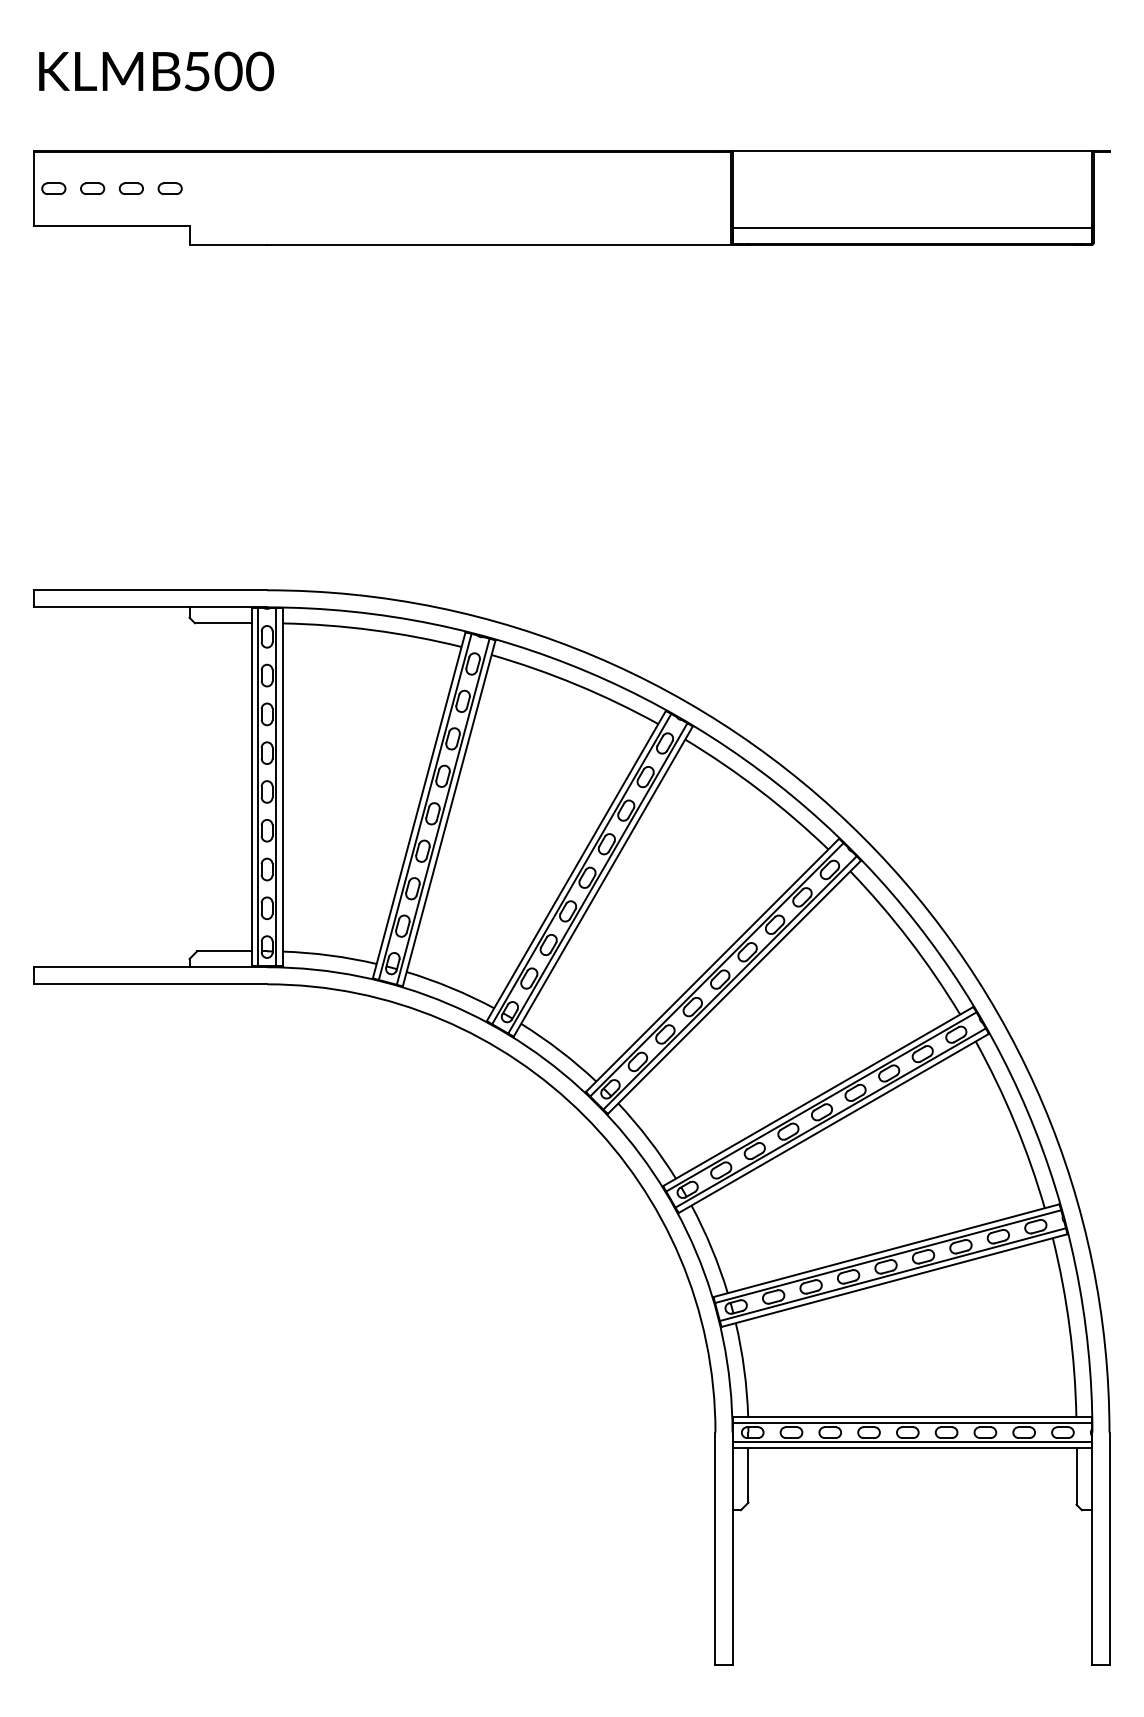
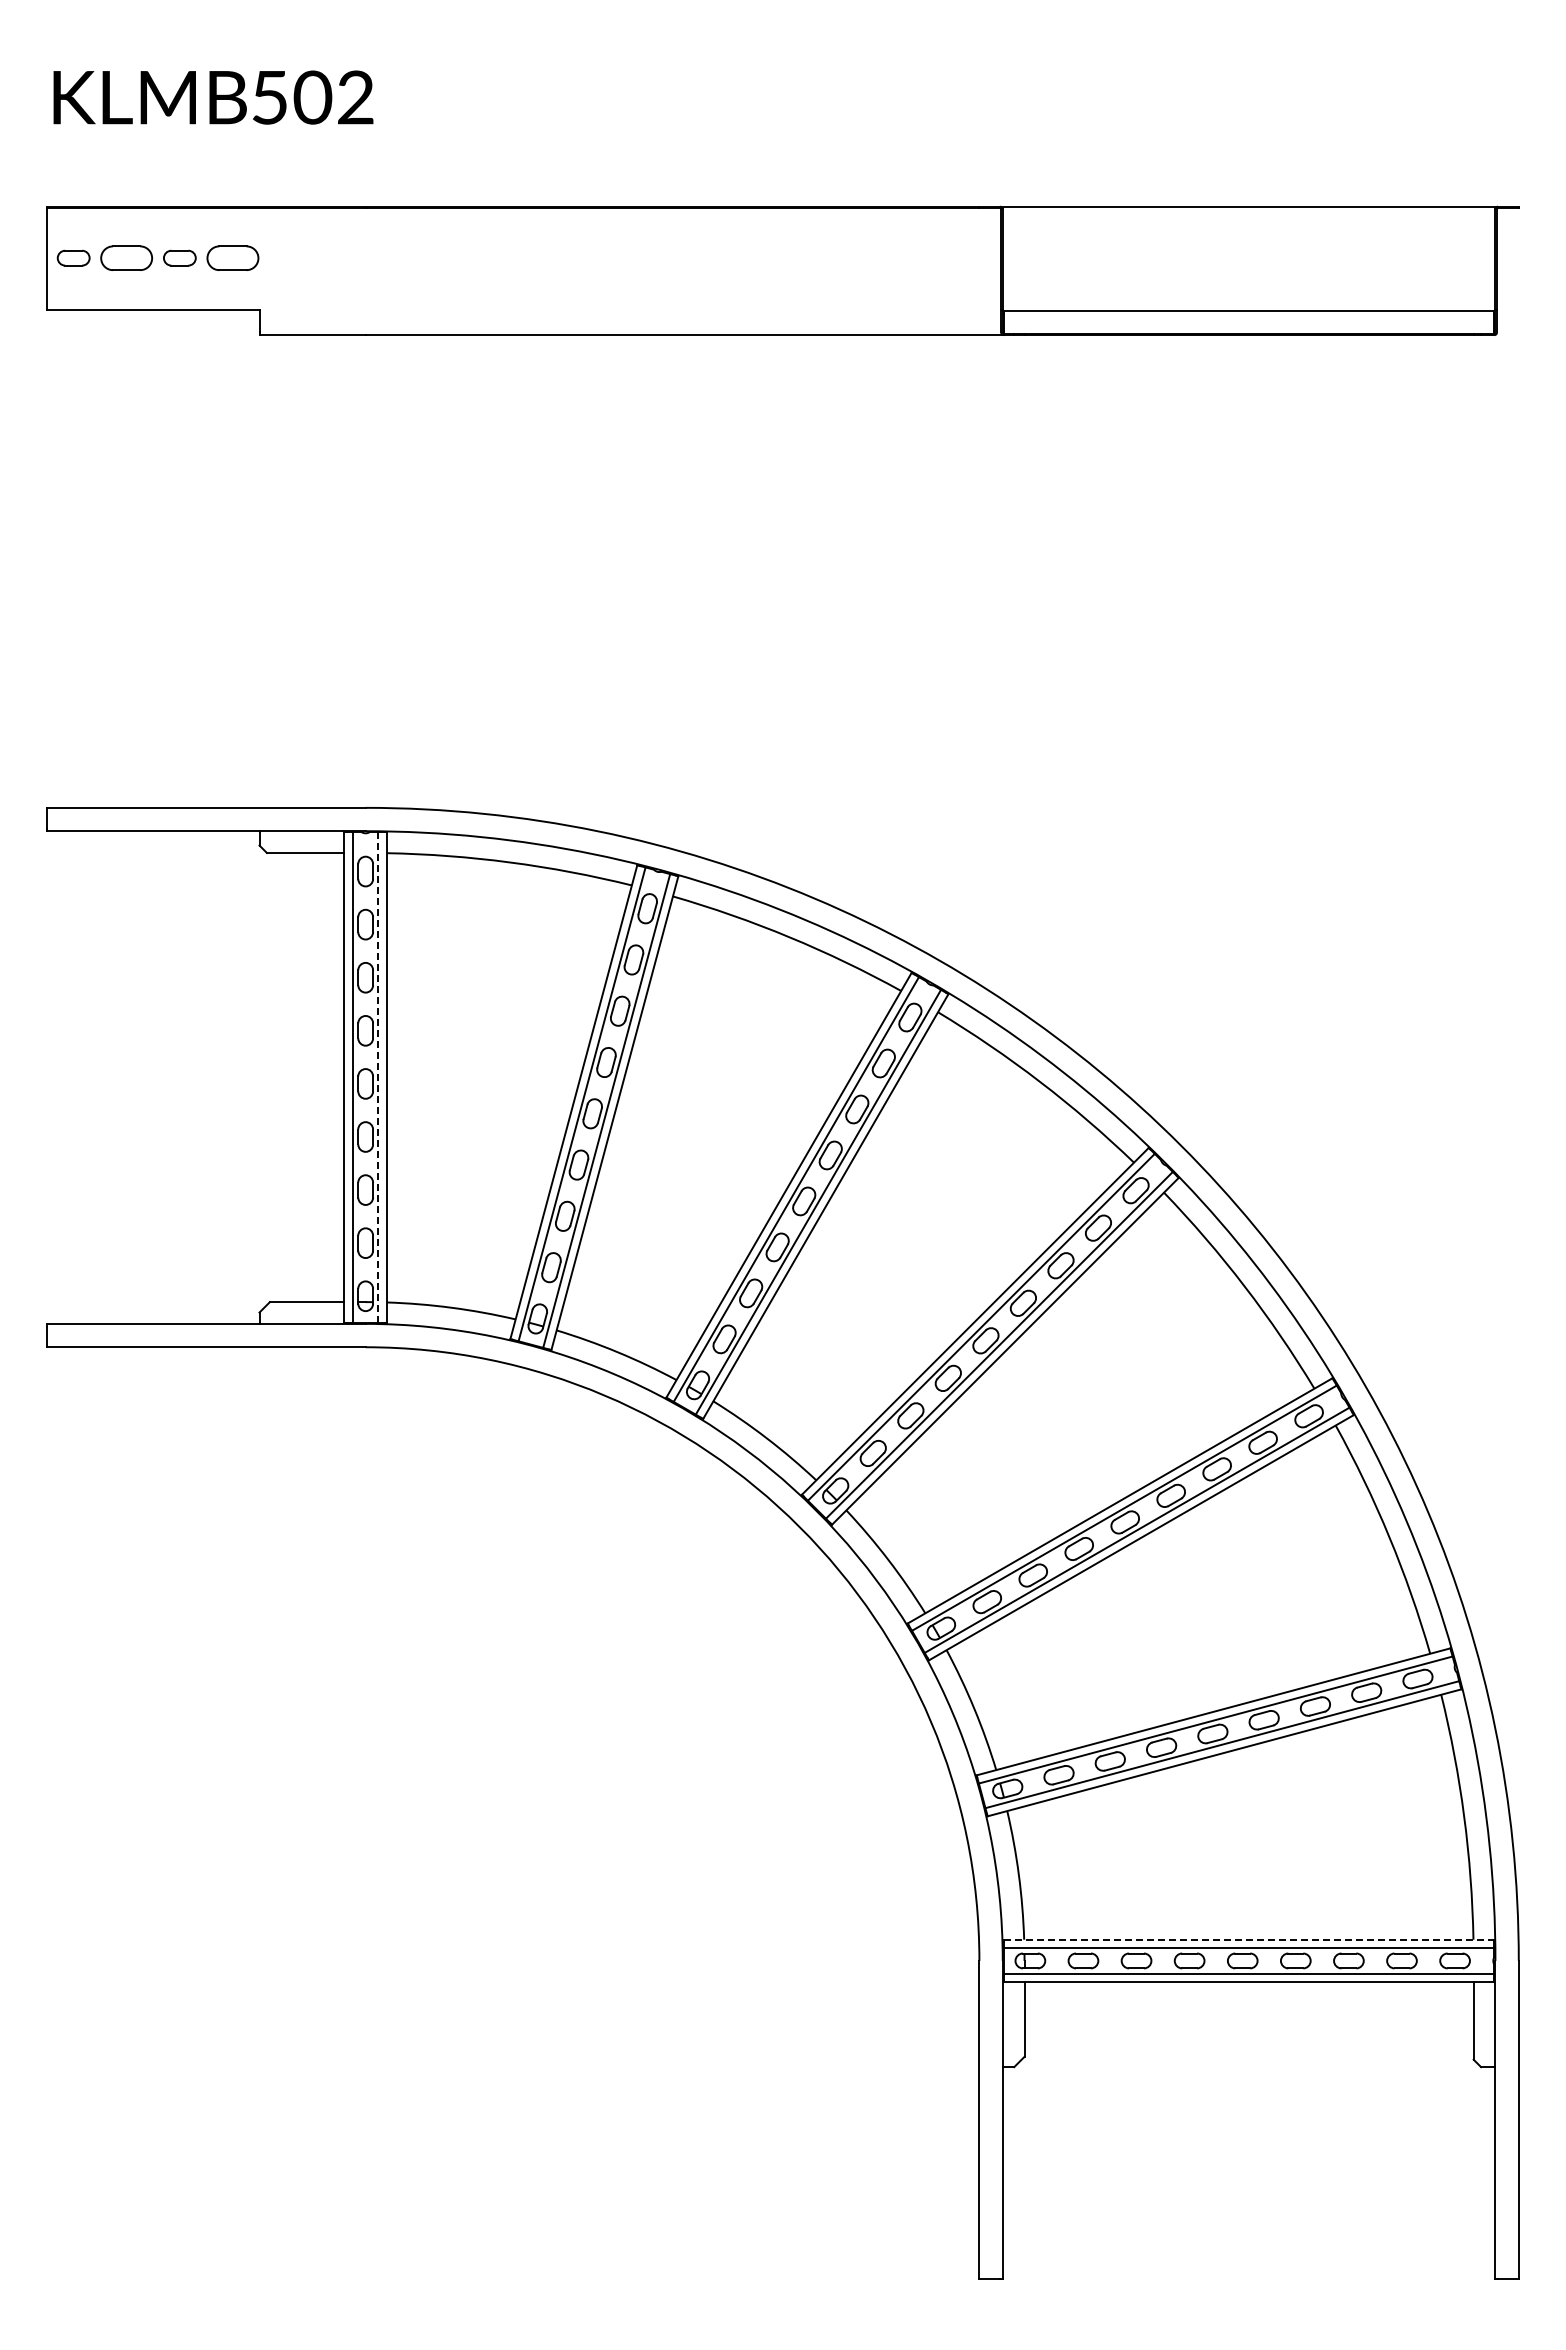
text: (259, 71) -> (355, 97), 500 -> 502
part: (92, 188) -> (126, 257), size x1.6
part: (169, 188) -> (232, 257), size x1.6
line: (276, 788) -> (378, 1078), solid -> dashed
line: (912, 1416) -> (1249, 1939), solid -> dashed

